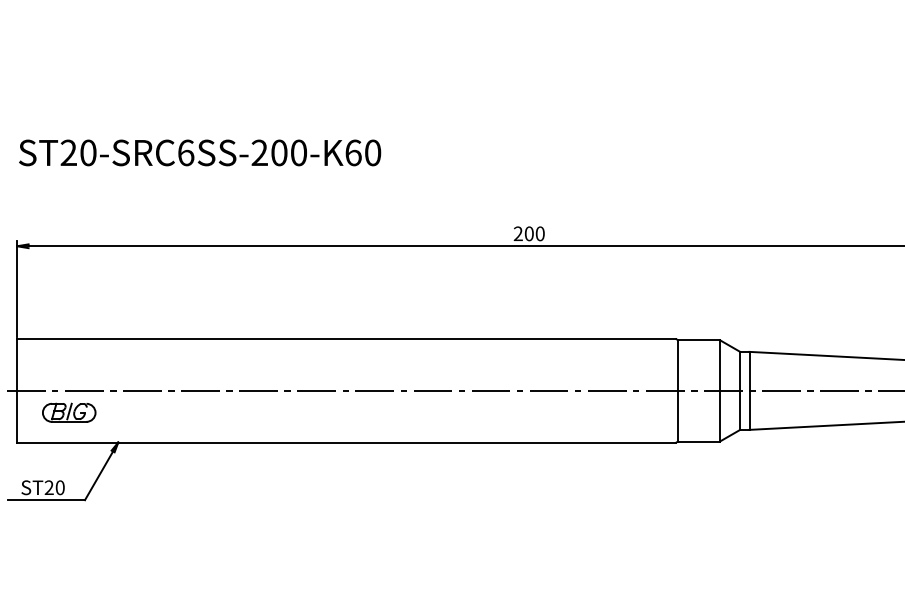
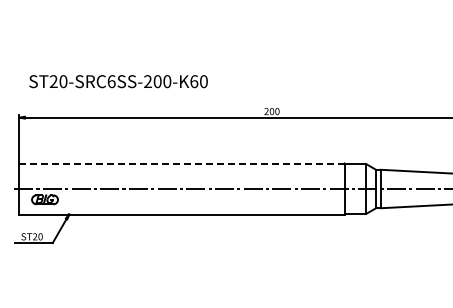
text: (199, 152) -> (118, 81), moved
line: (345, 339) -> (181, 163), solid -> dashed

